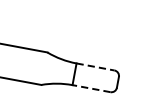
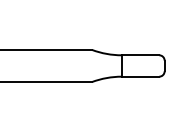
line: (95, 67) -> (140, 55), dashed -> solid
line: (91, 88) -> (140, 76), dashed -> solid

